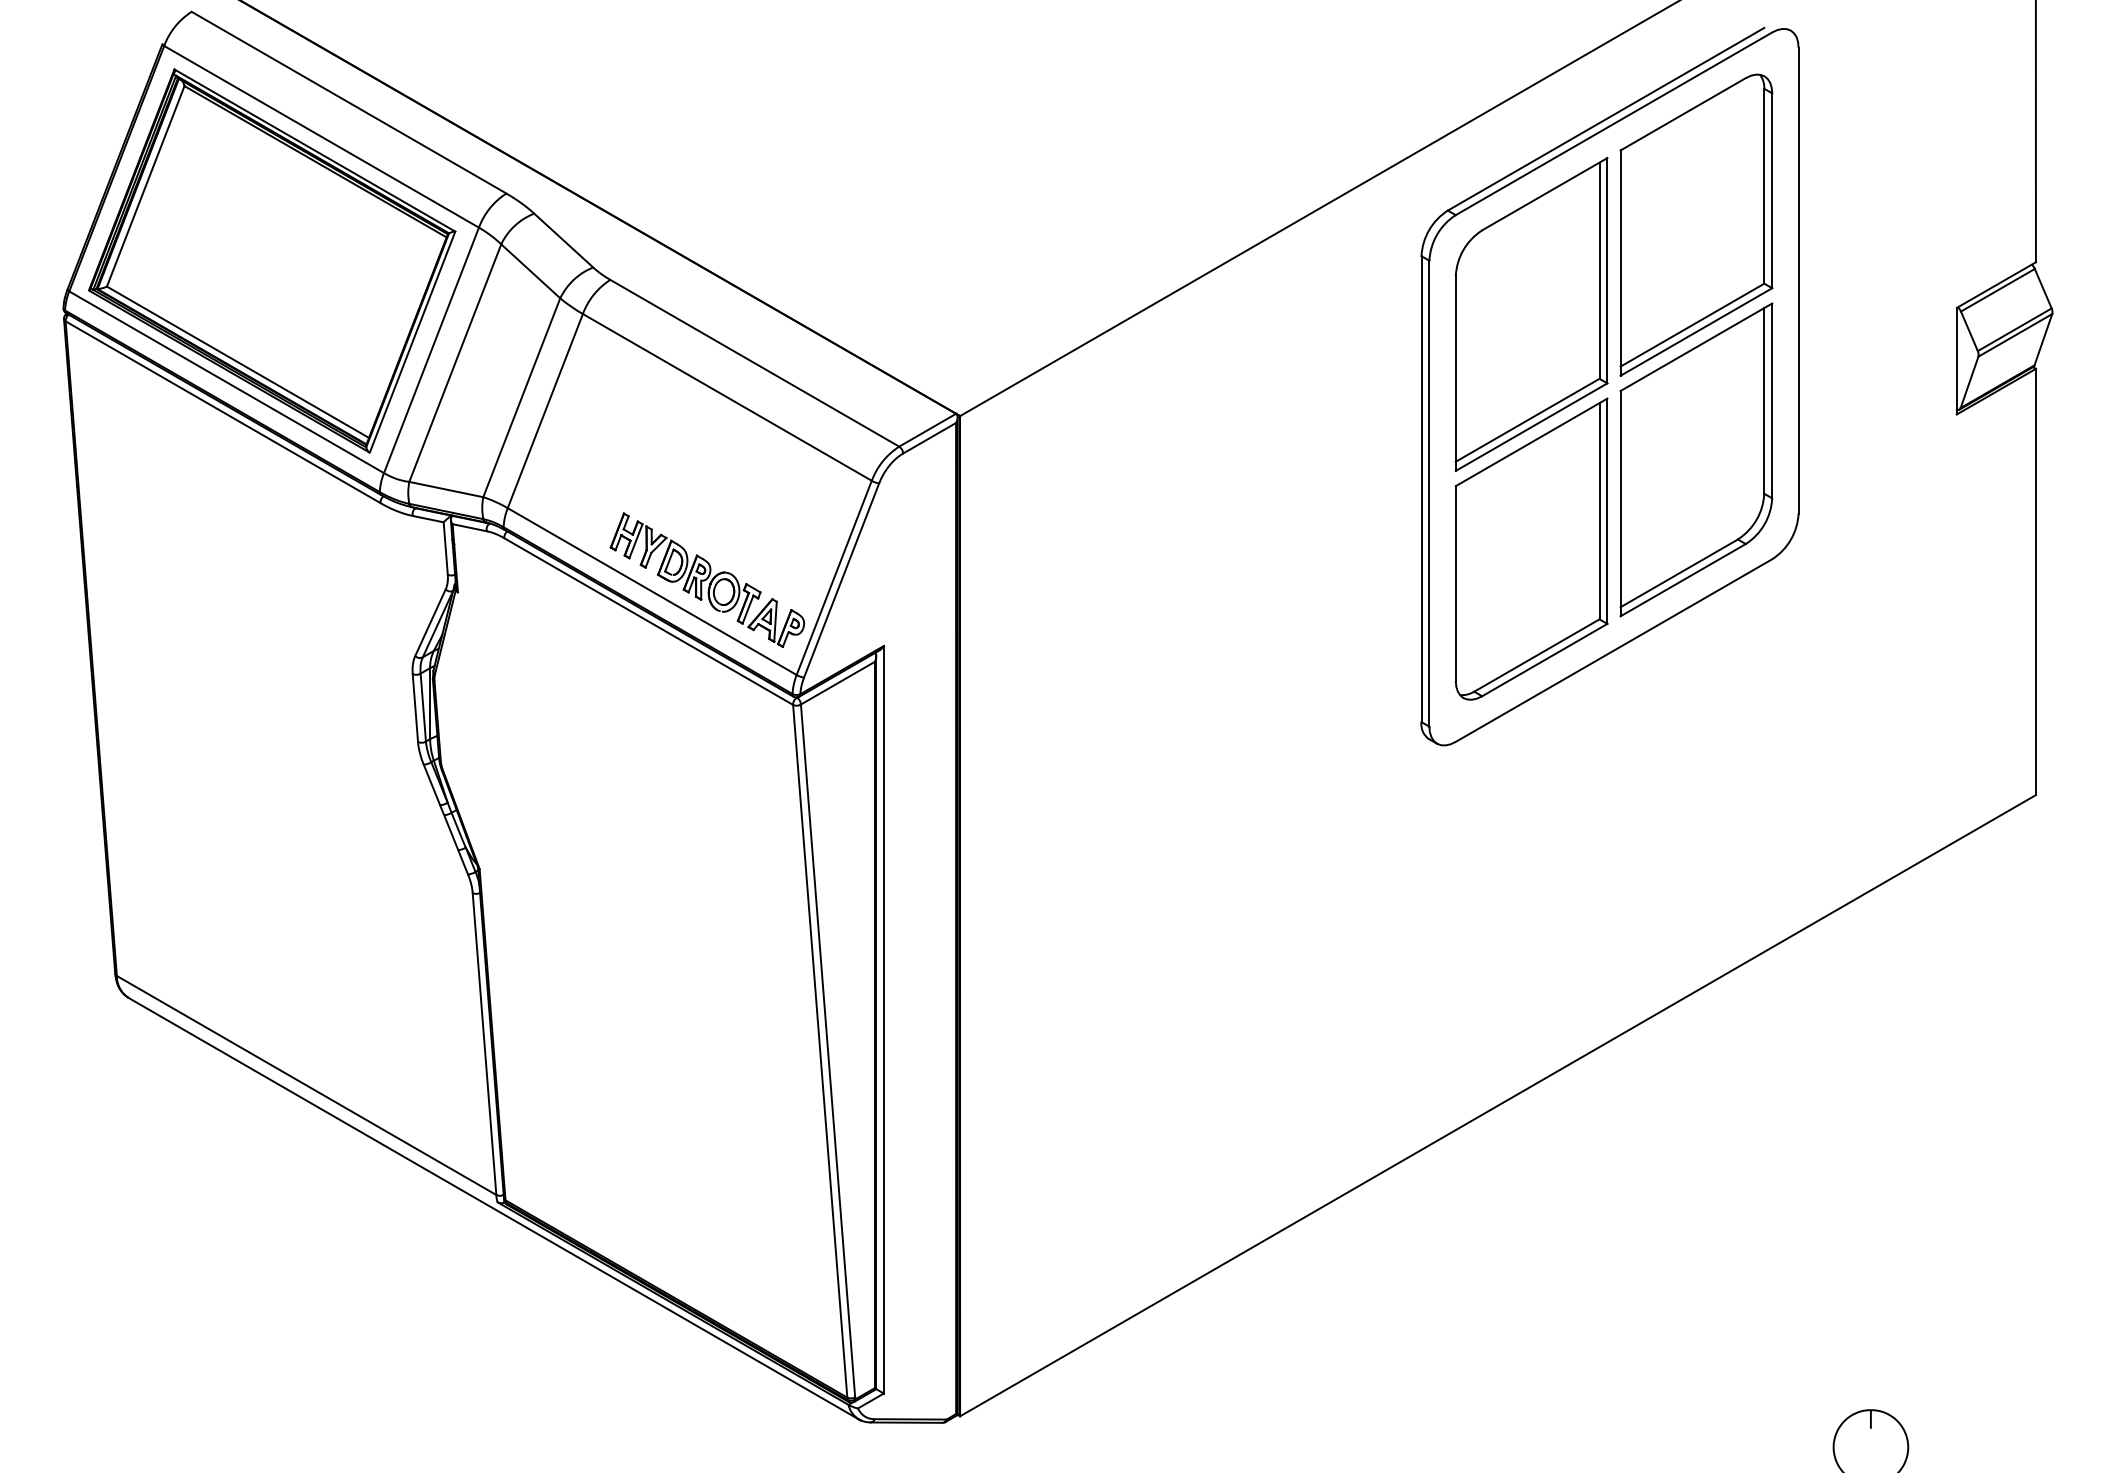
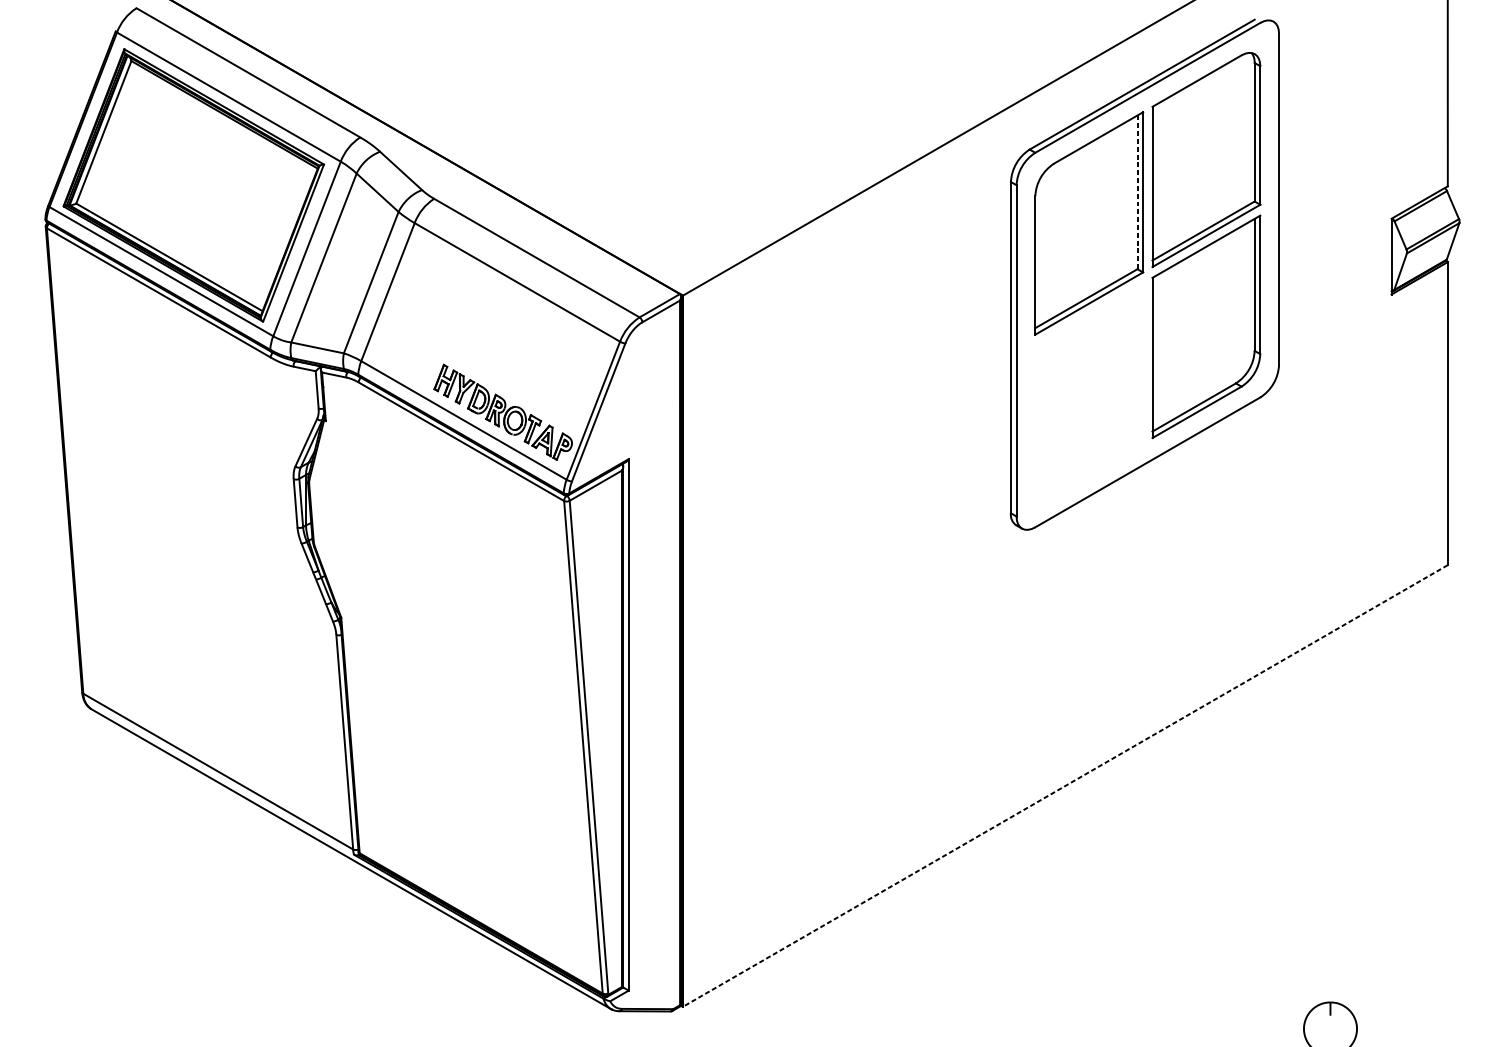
line: (1599, 271) -> (1137, 192), solid -> dashed
part: (1531, 548) -> (1089, 389), removed
line: (1497, 1105) -> (1064, 785), solid -> dashed

